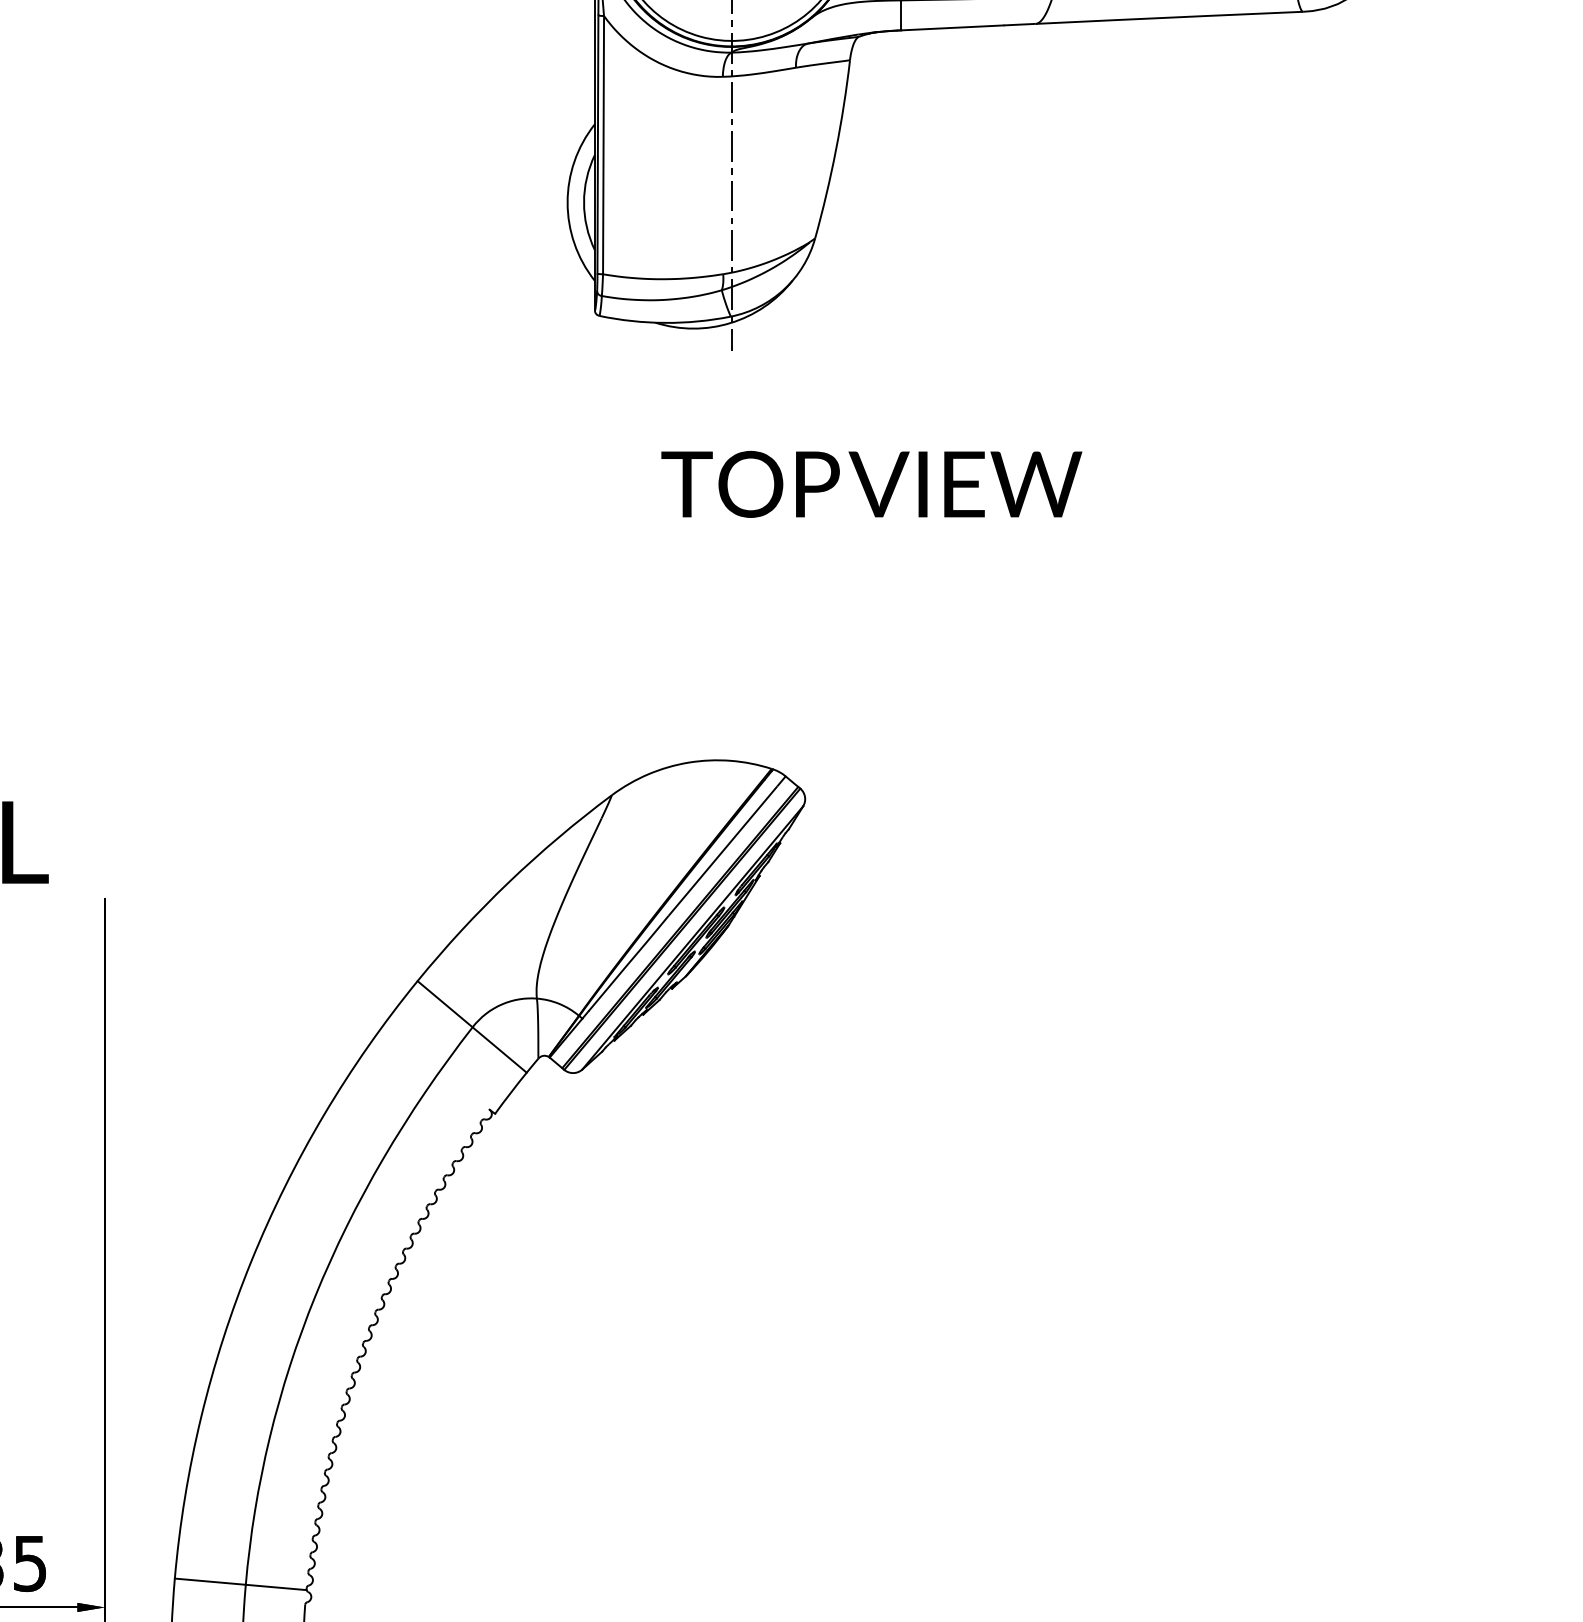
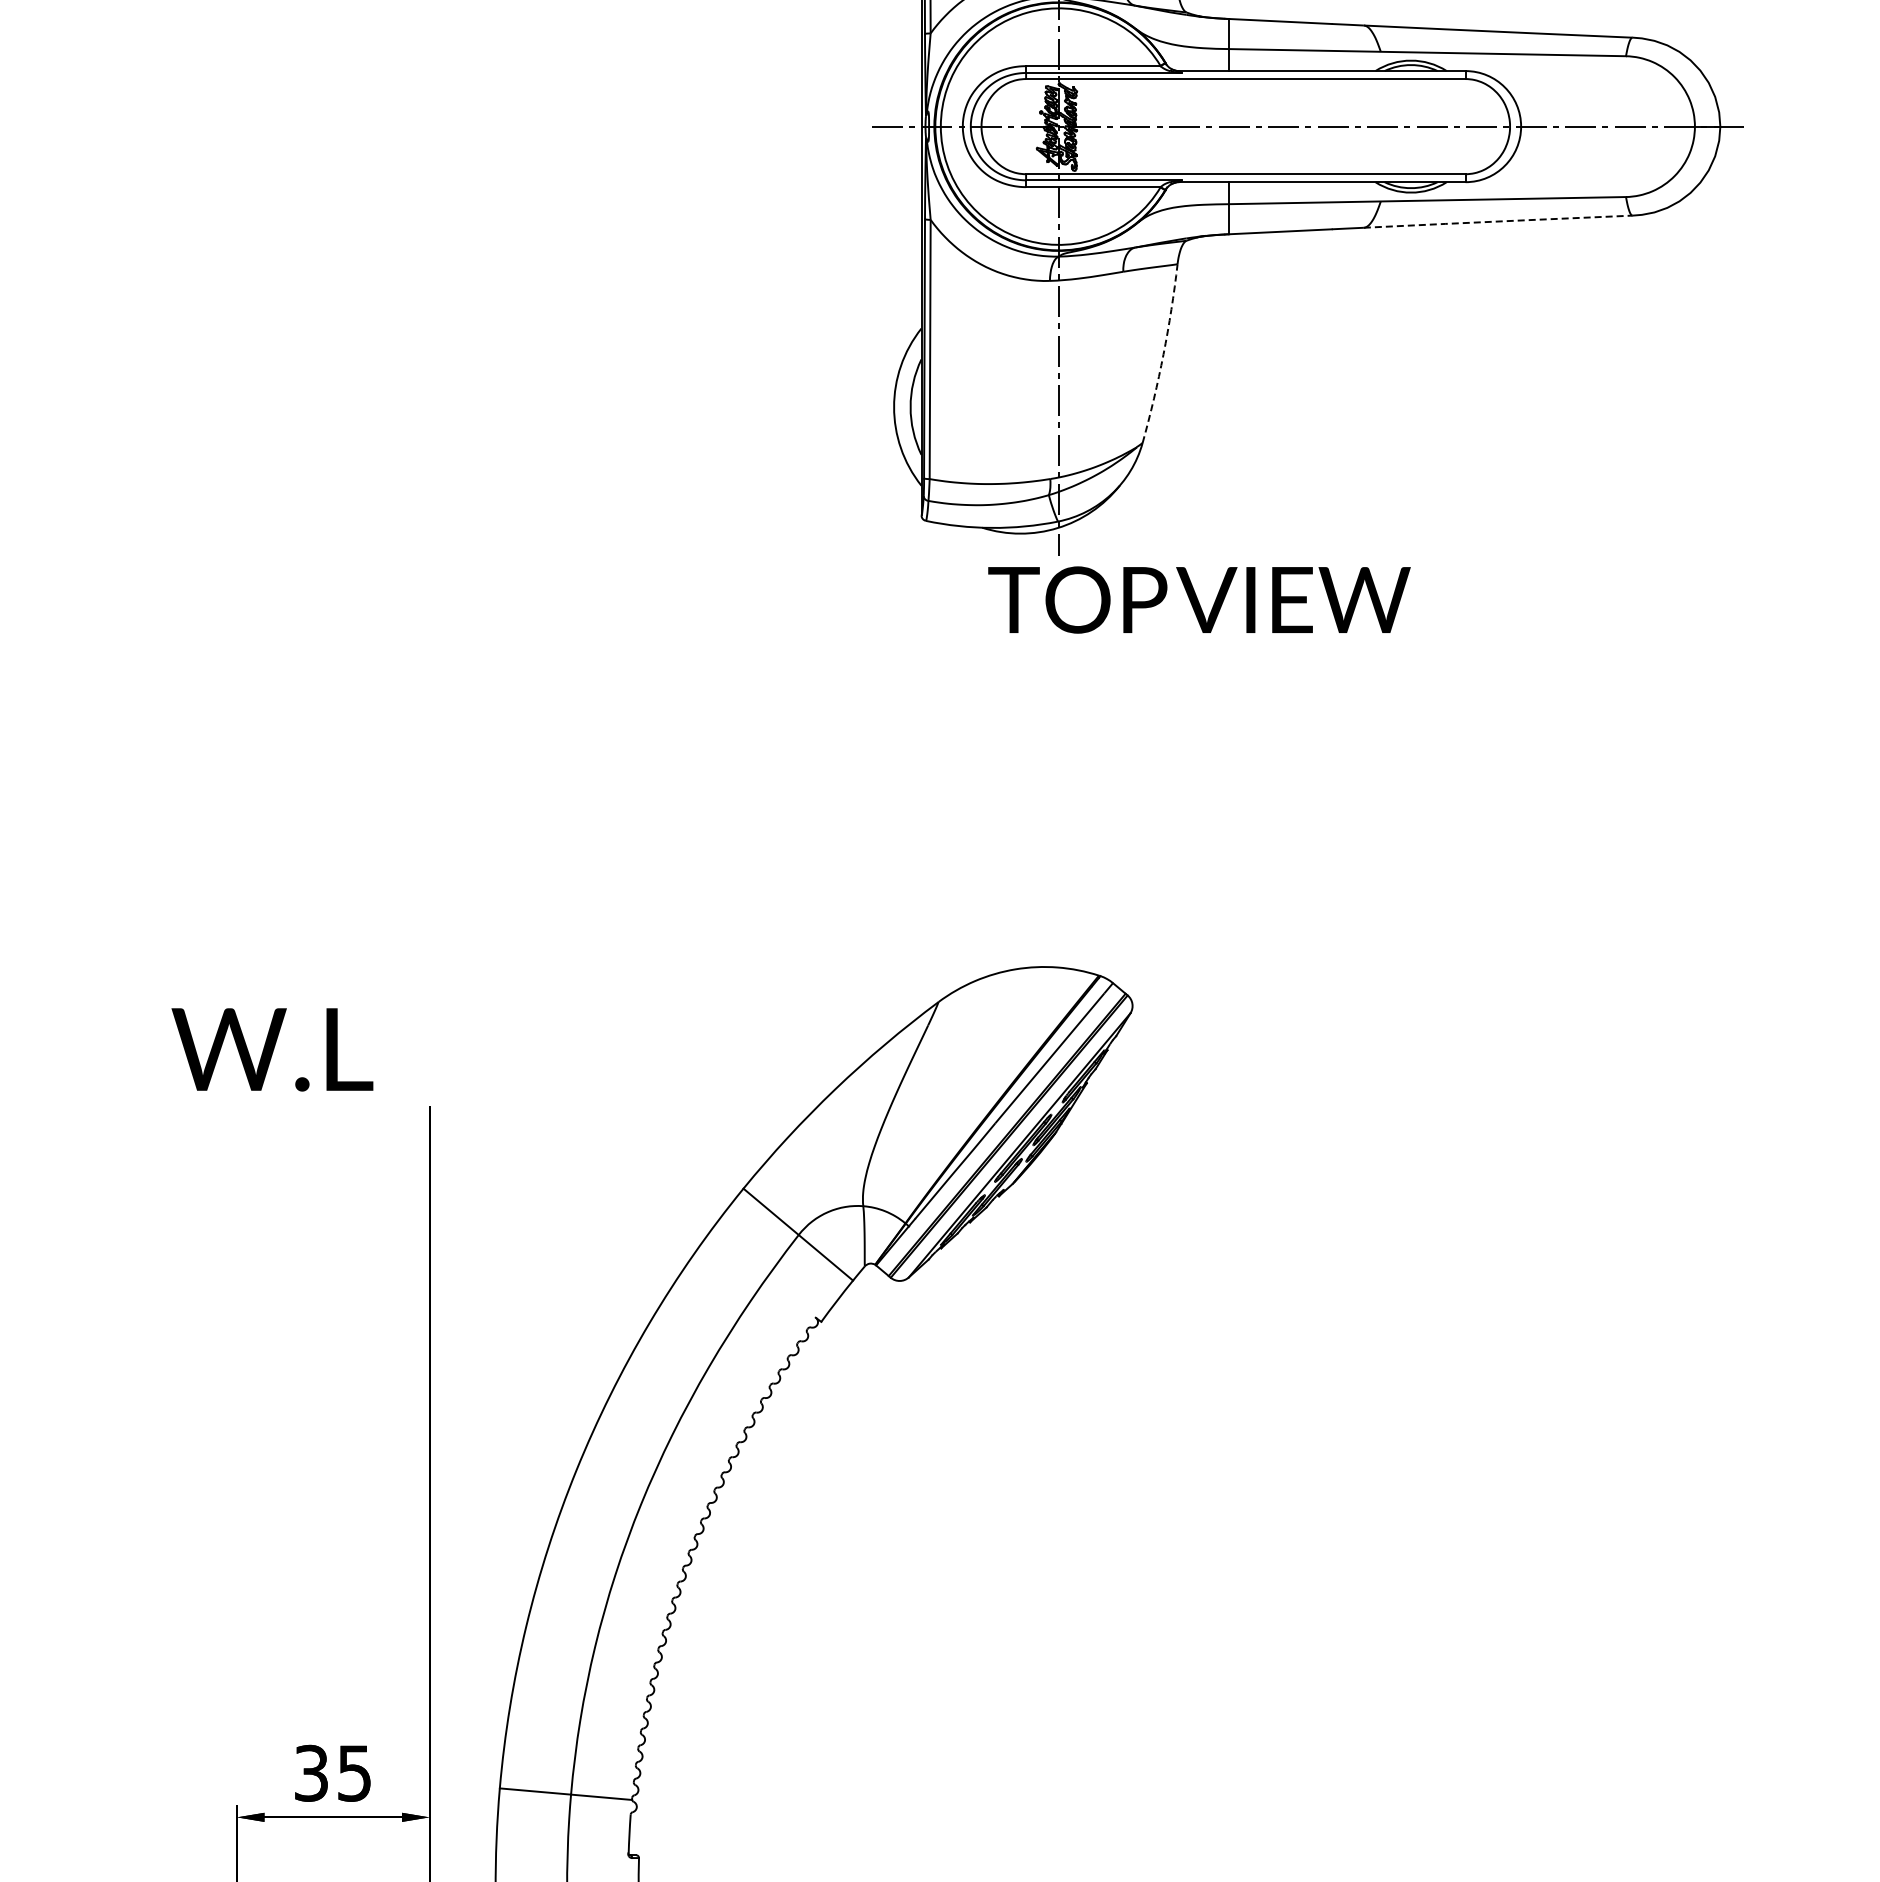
line: (1169, 17) -> (1498, 221), solid -> dashed
arc: (835, 150) -> (1163, 354), solid -> dashed
text: (871, 483) -> (1199, 599), moved

